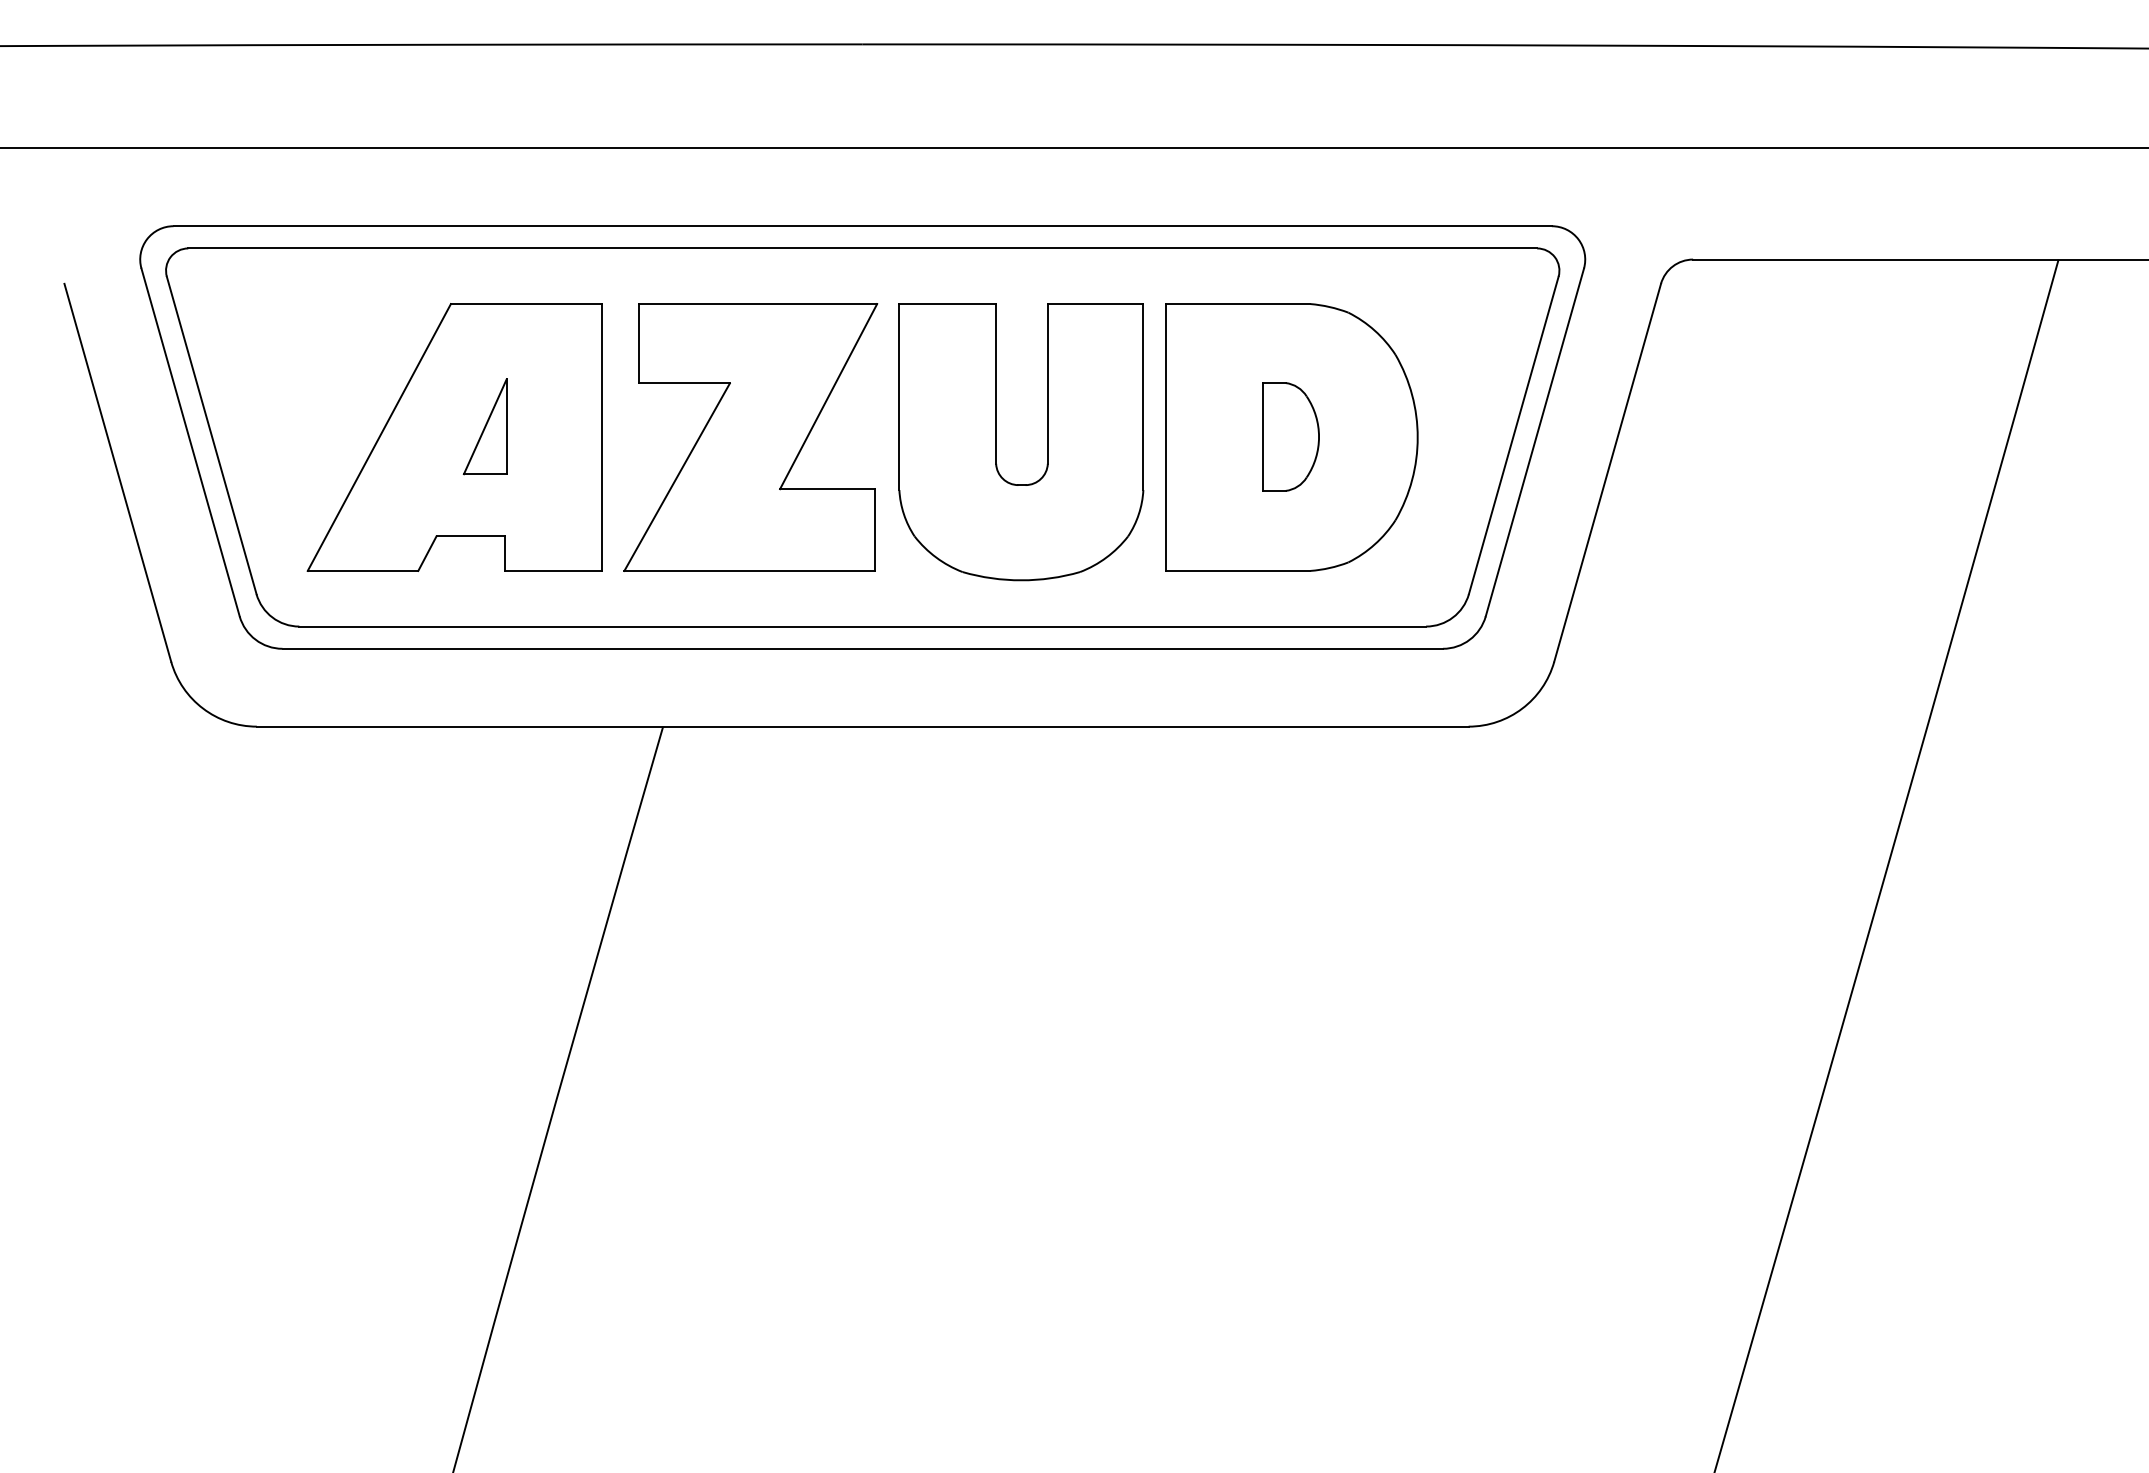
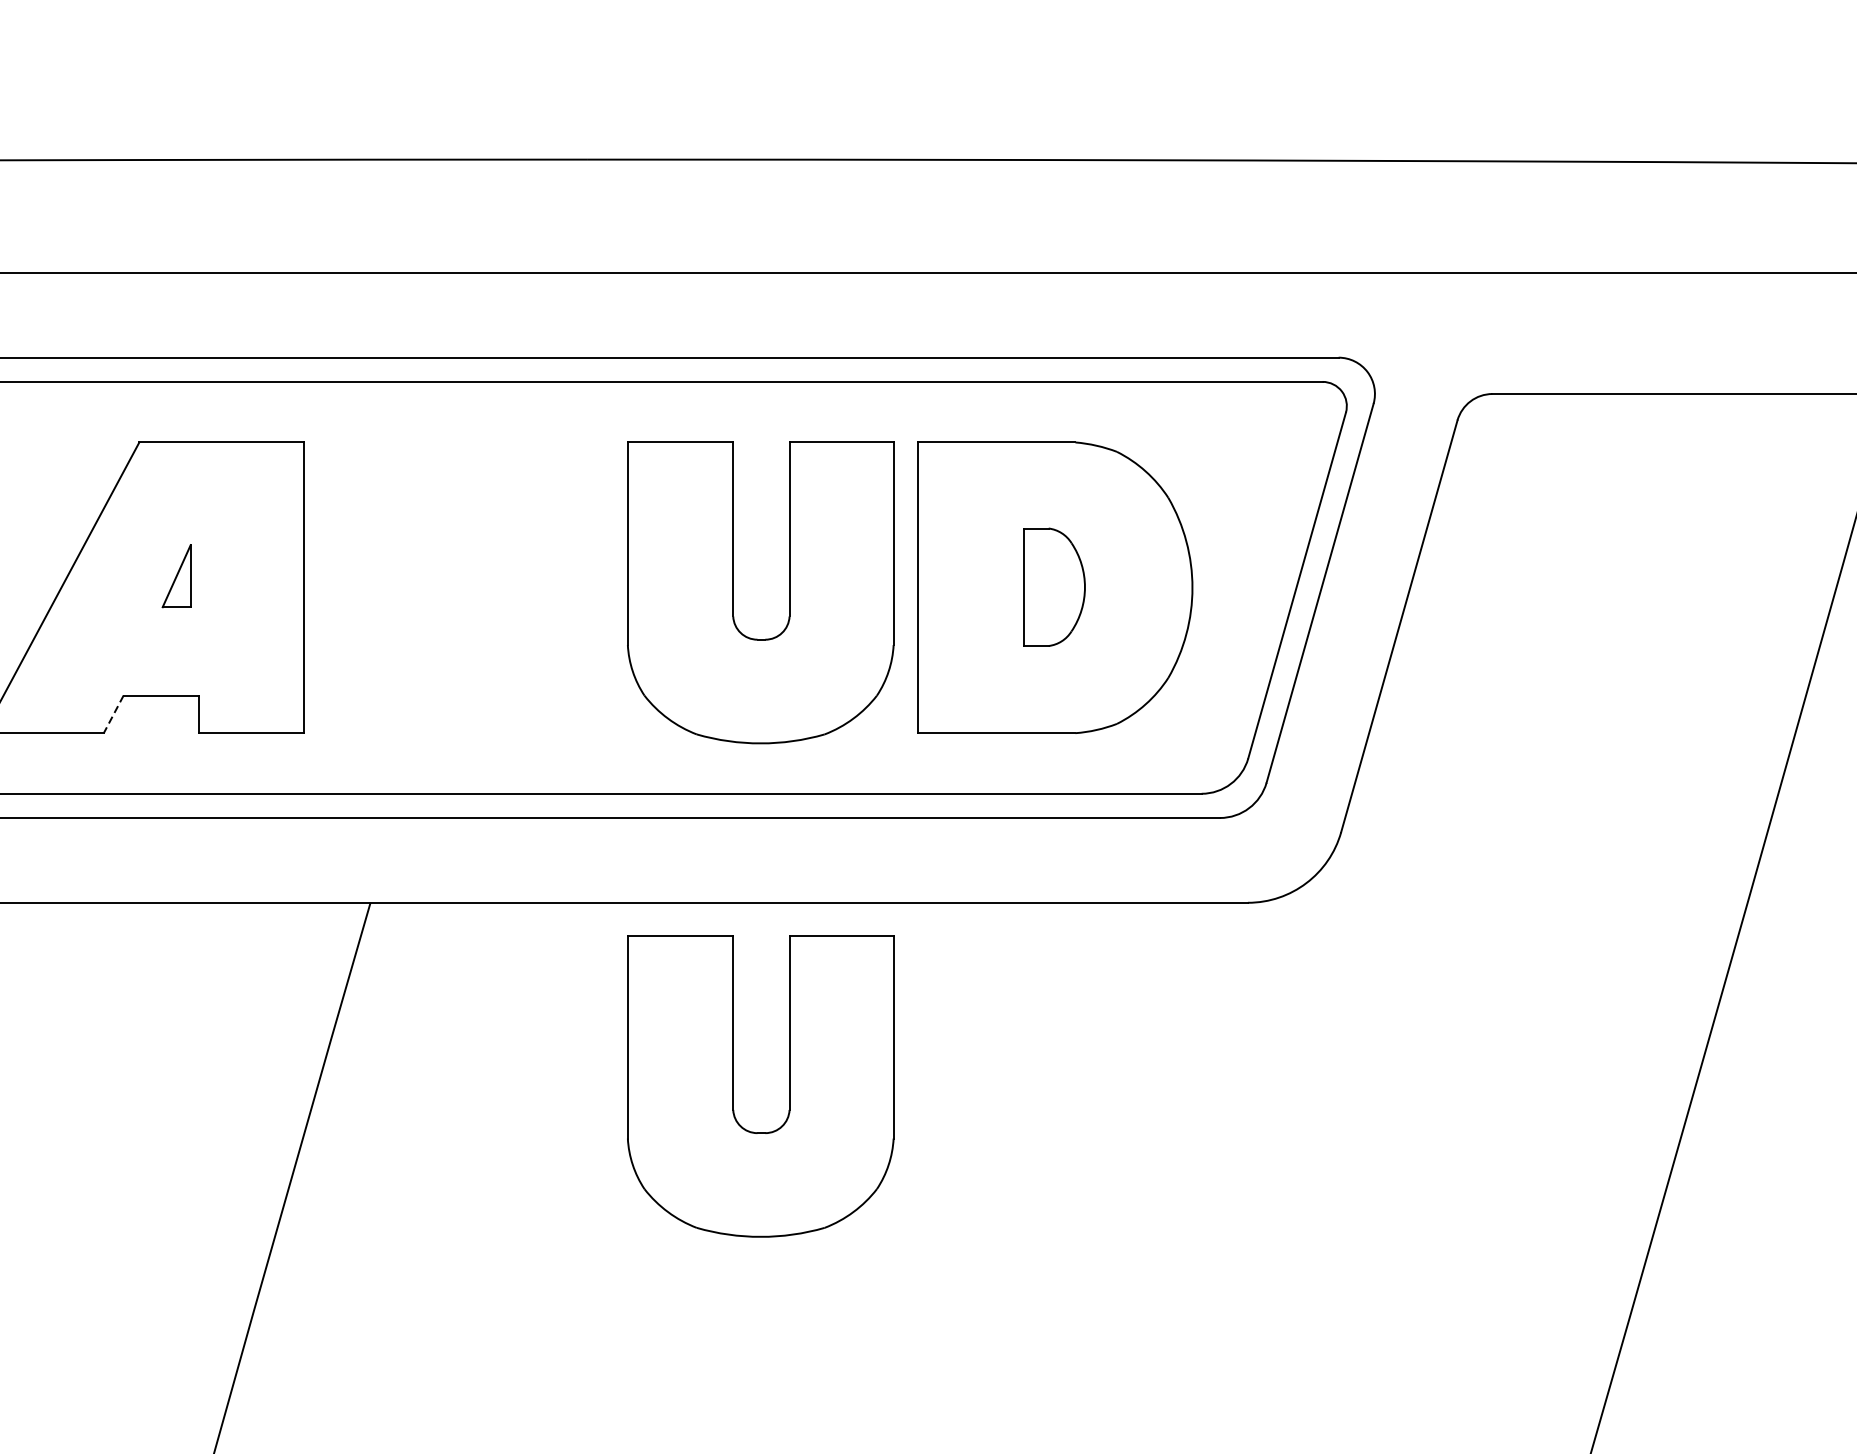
part: (484, 426) -> (175, 575), size x0.6
part: (750, 437) -> (465, 587), removed
line: (427, 553) -> (113, 714), solid -> dashed
part: (996, 895) -> (733, 1086), added

